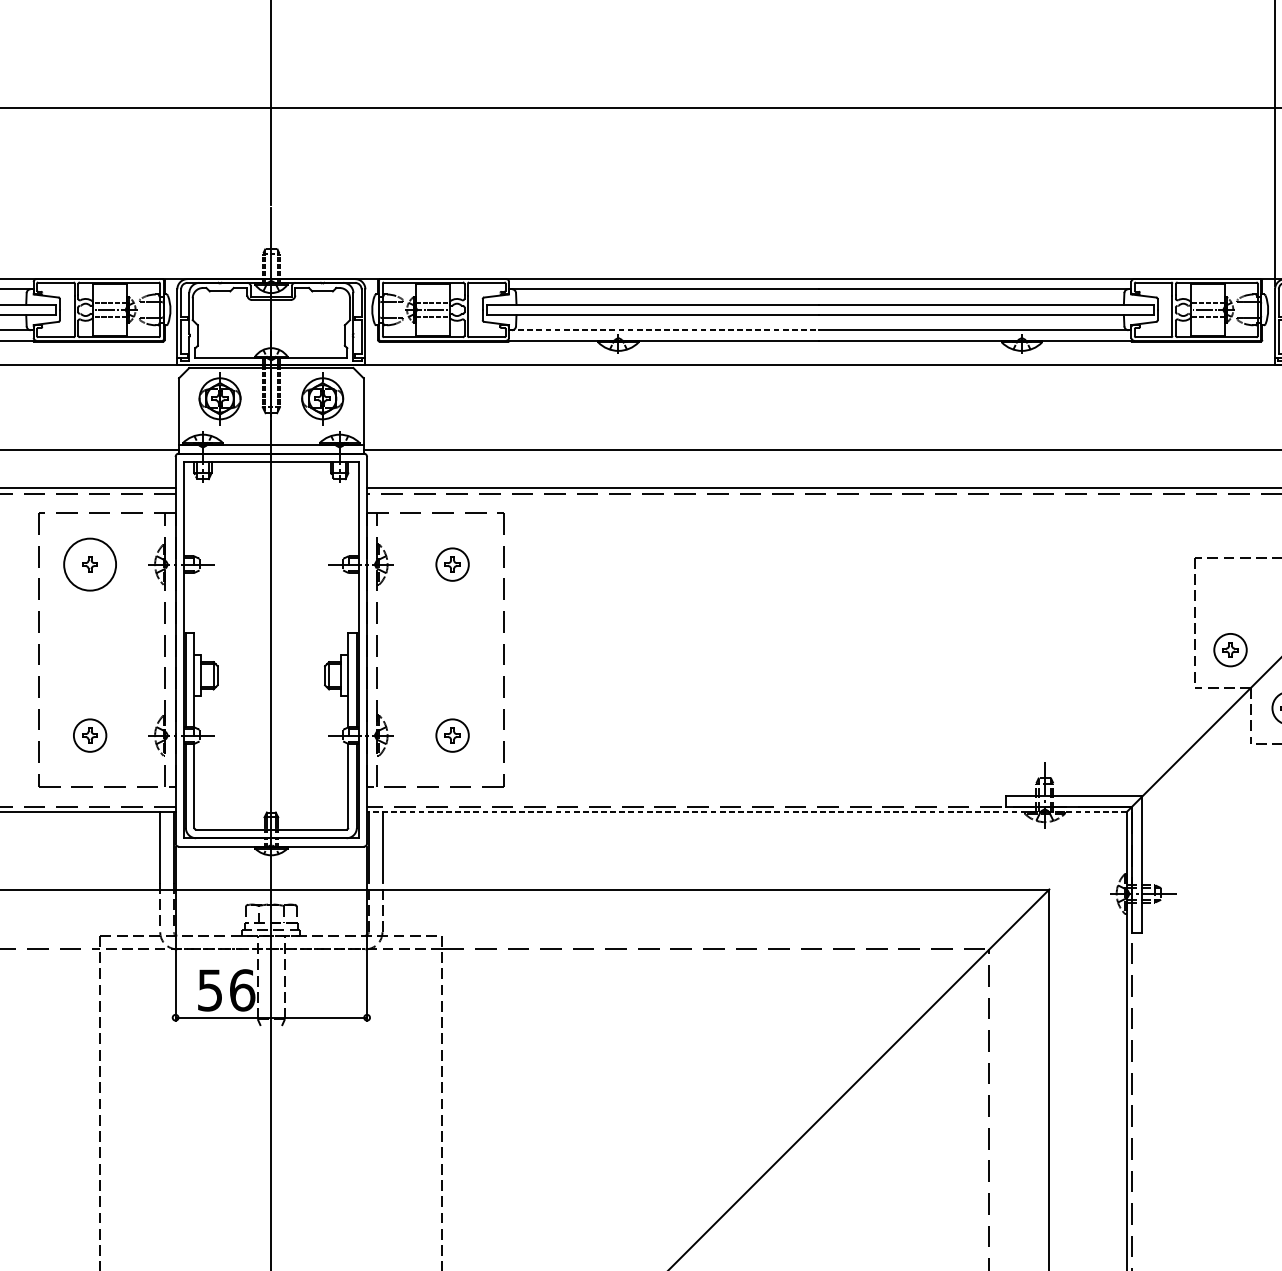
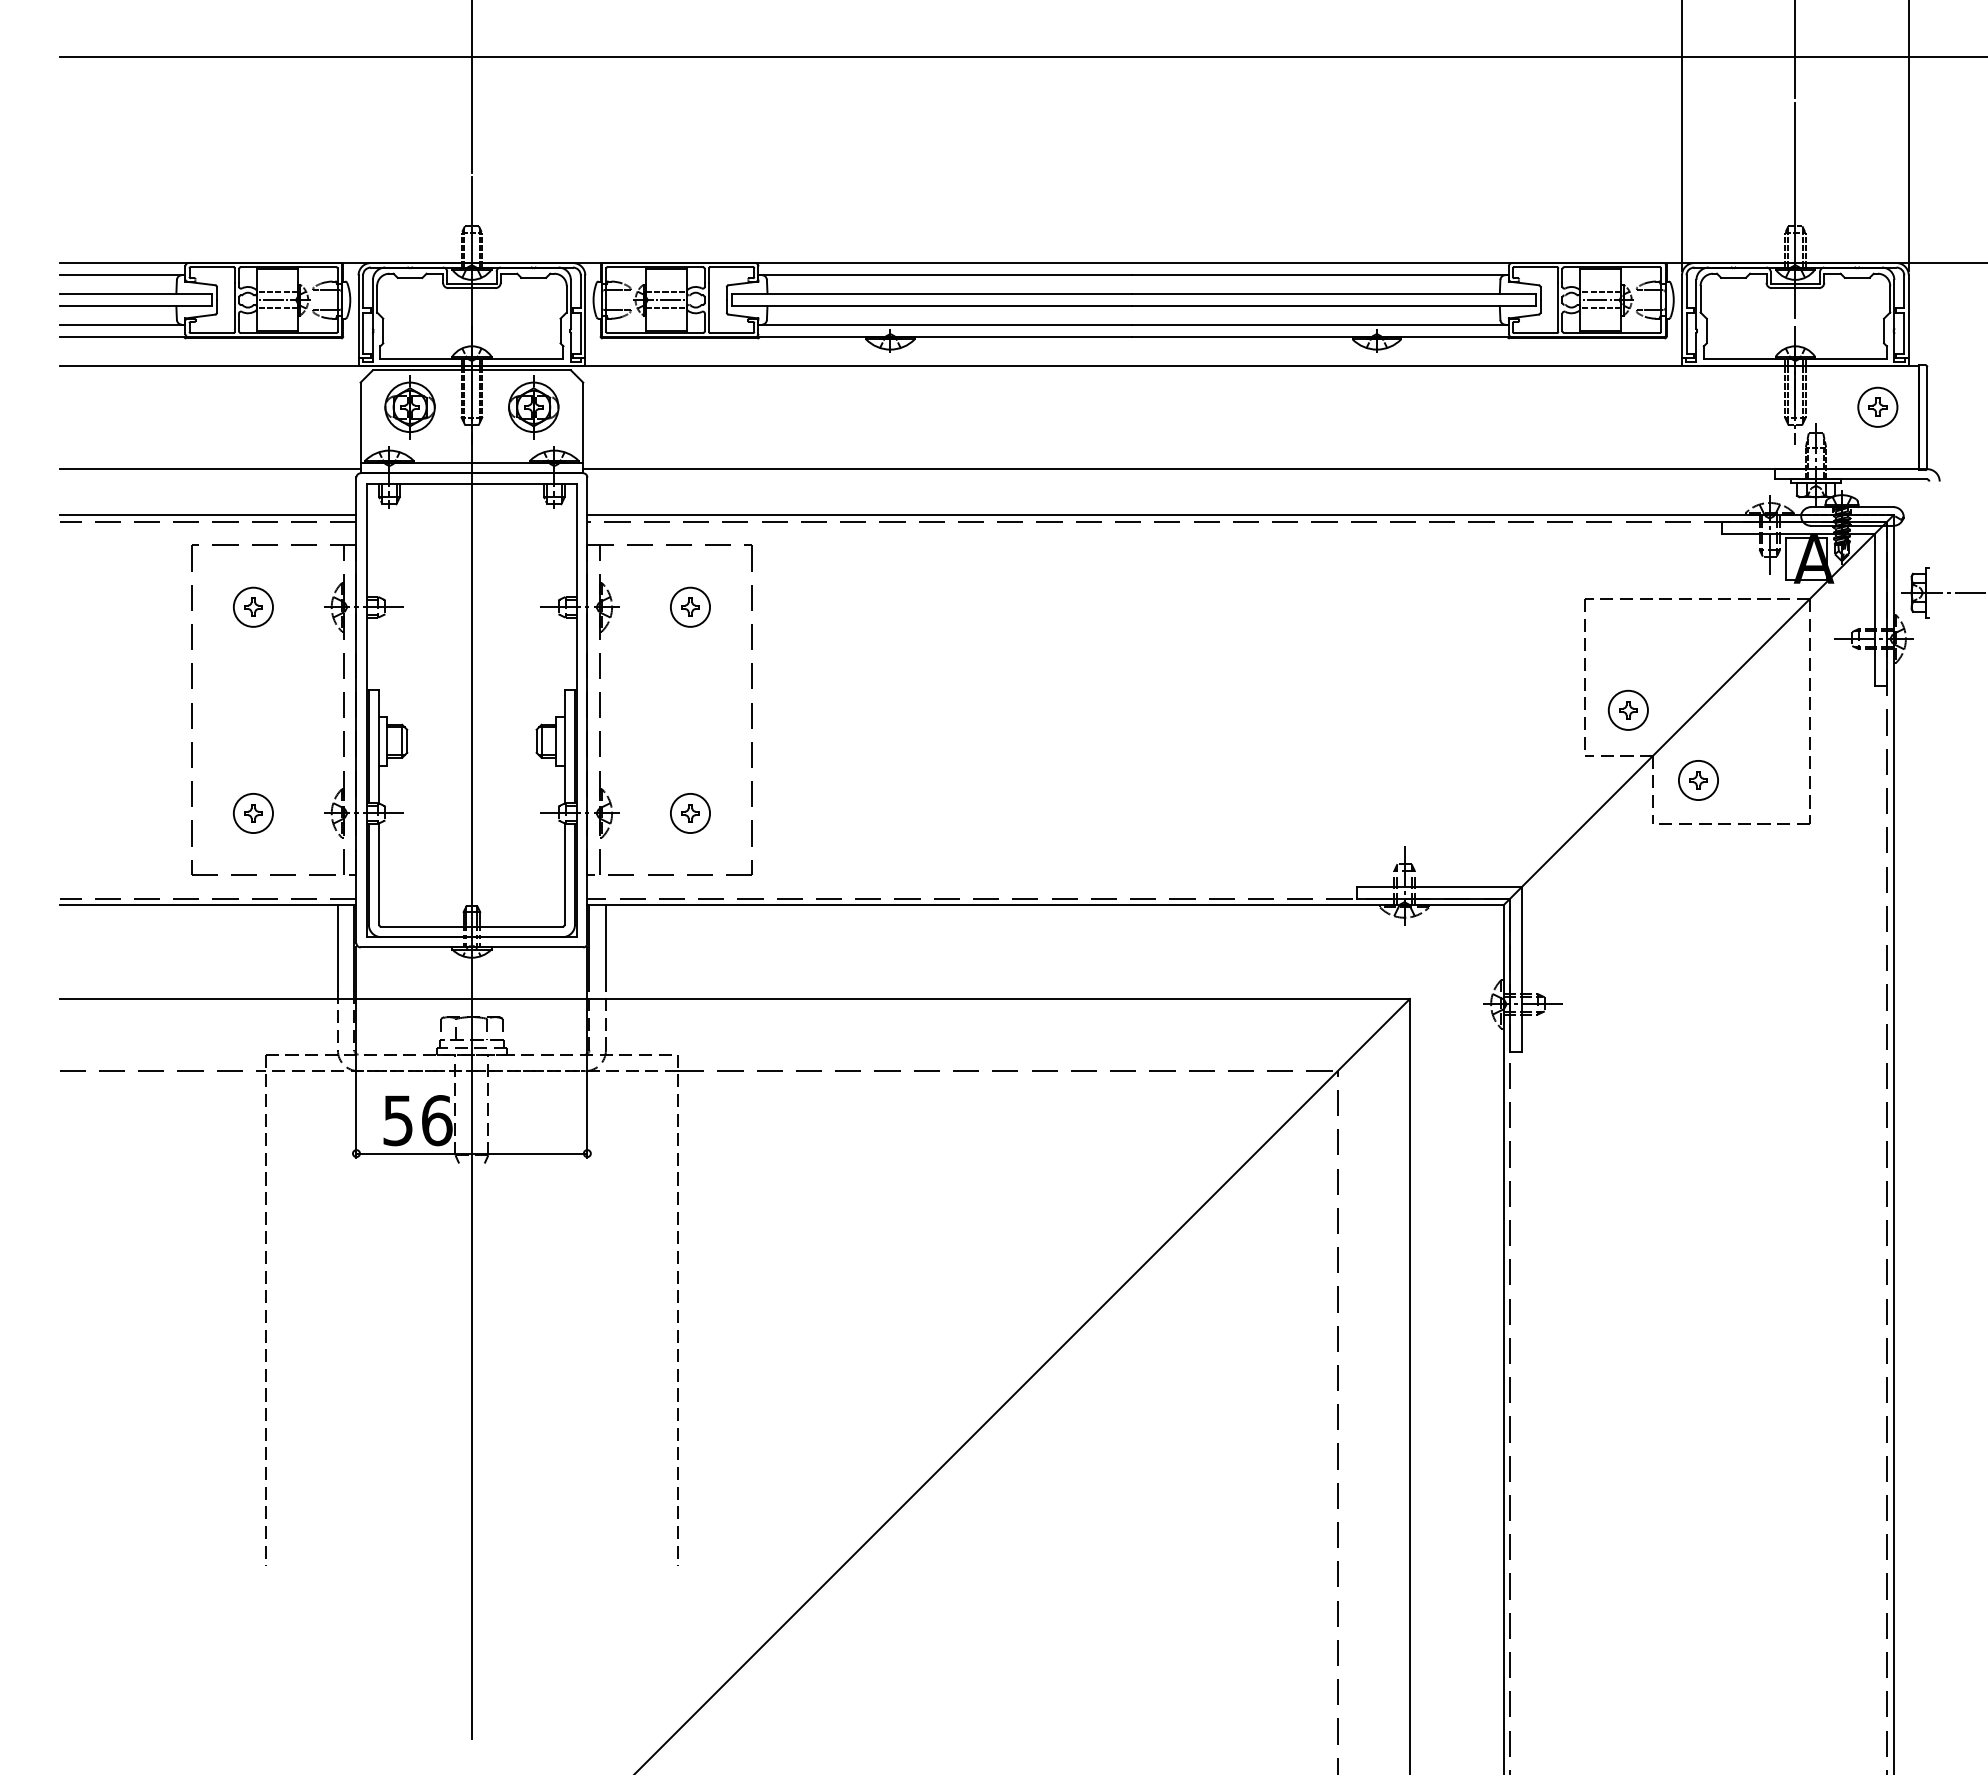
line: (664, 330) -> (945, 324), dashed -> solid
circle: (90, 563) -> (253, 606), size x0.62
line: (746, 811) -> (1044, 905), dashed -> solid

